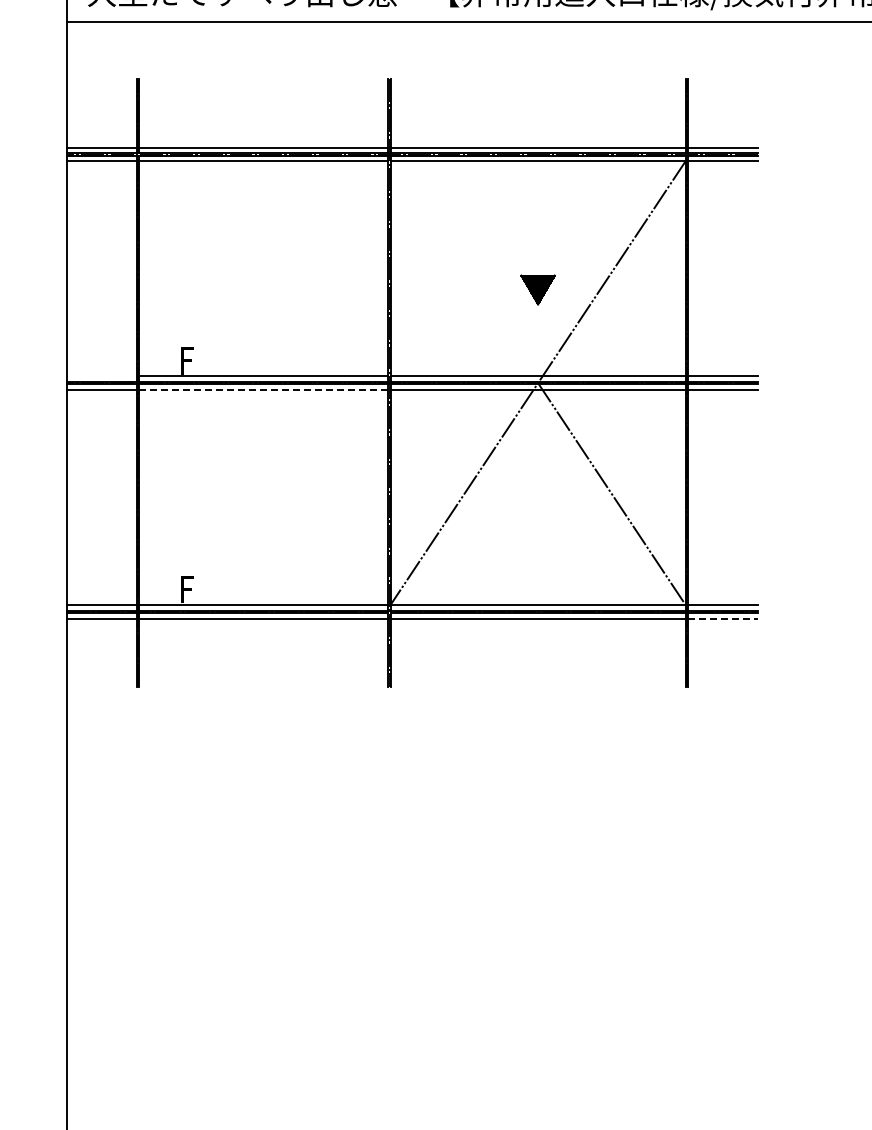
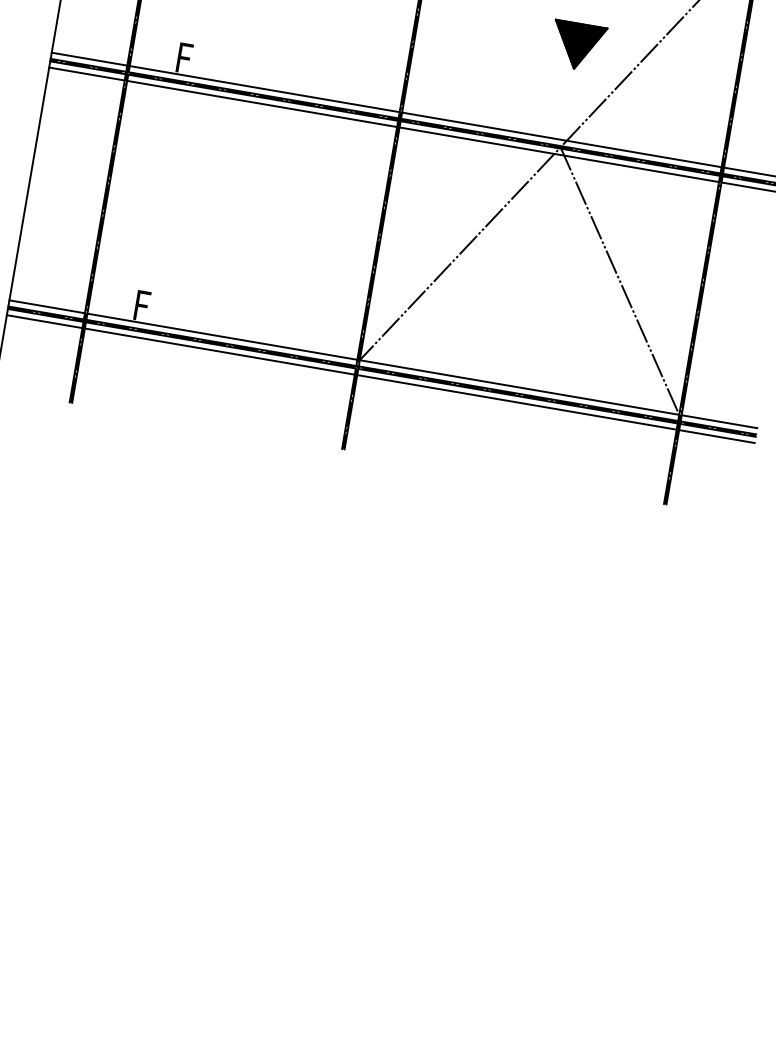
part: (537, 289) -> (577, 45), size x1.43
line: (101, 376) -> (88, 59), added
line: (263, 390) -> (261, 104), dashed -> solid
line: (722, 618) -> (716, 436), dashed -> solid

